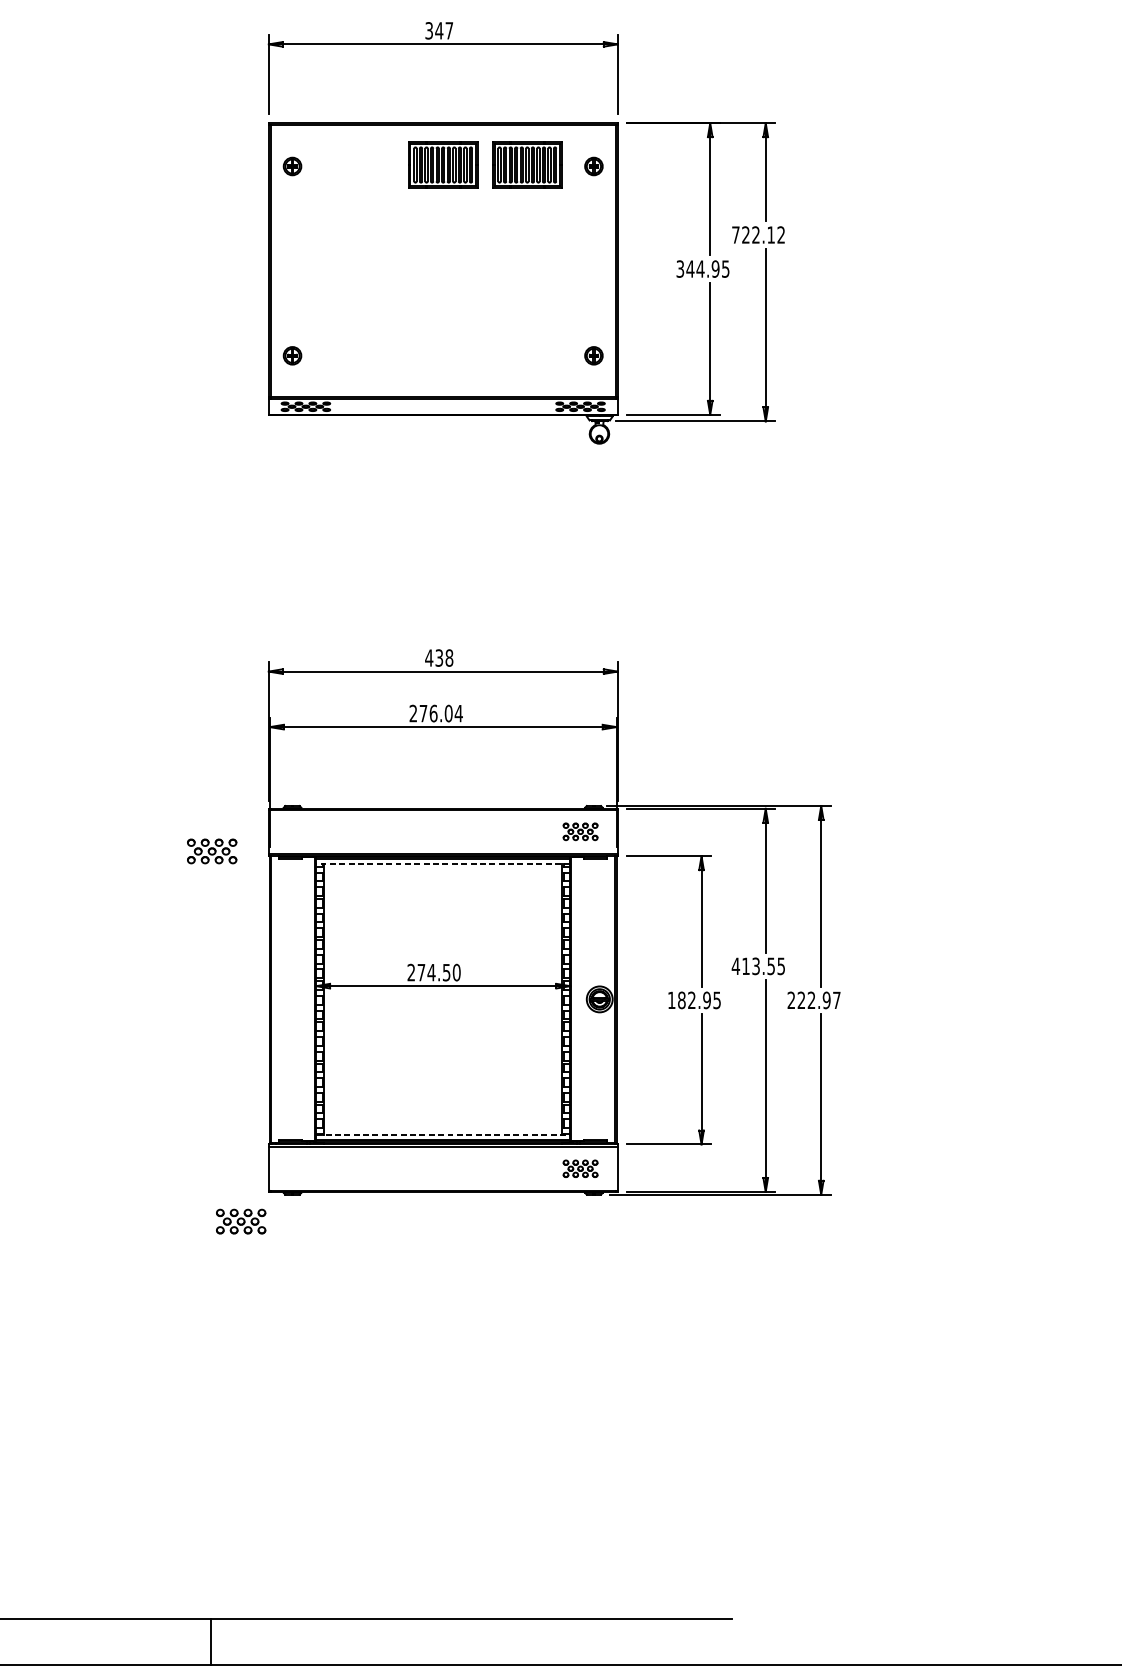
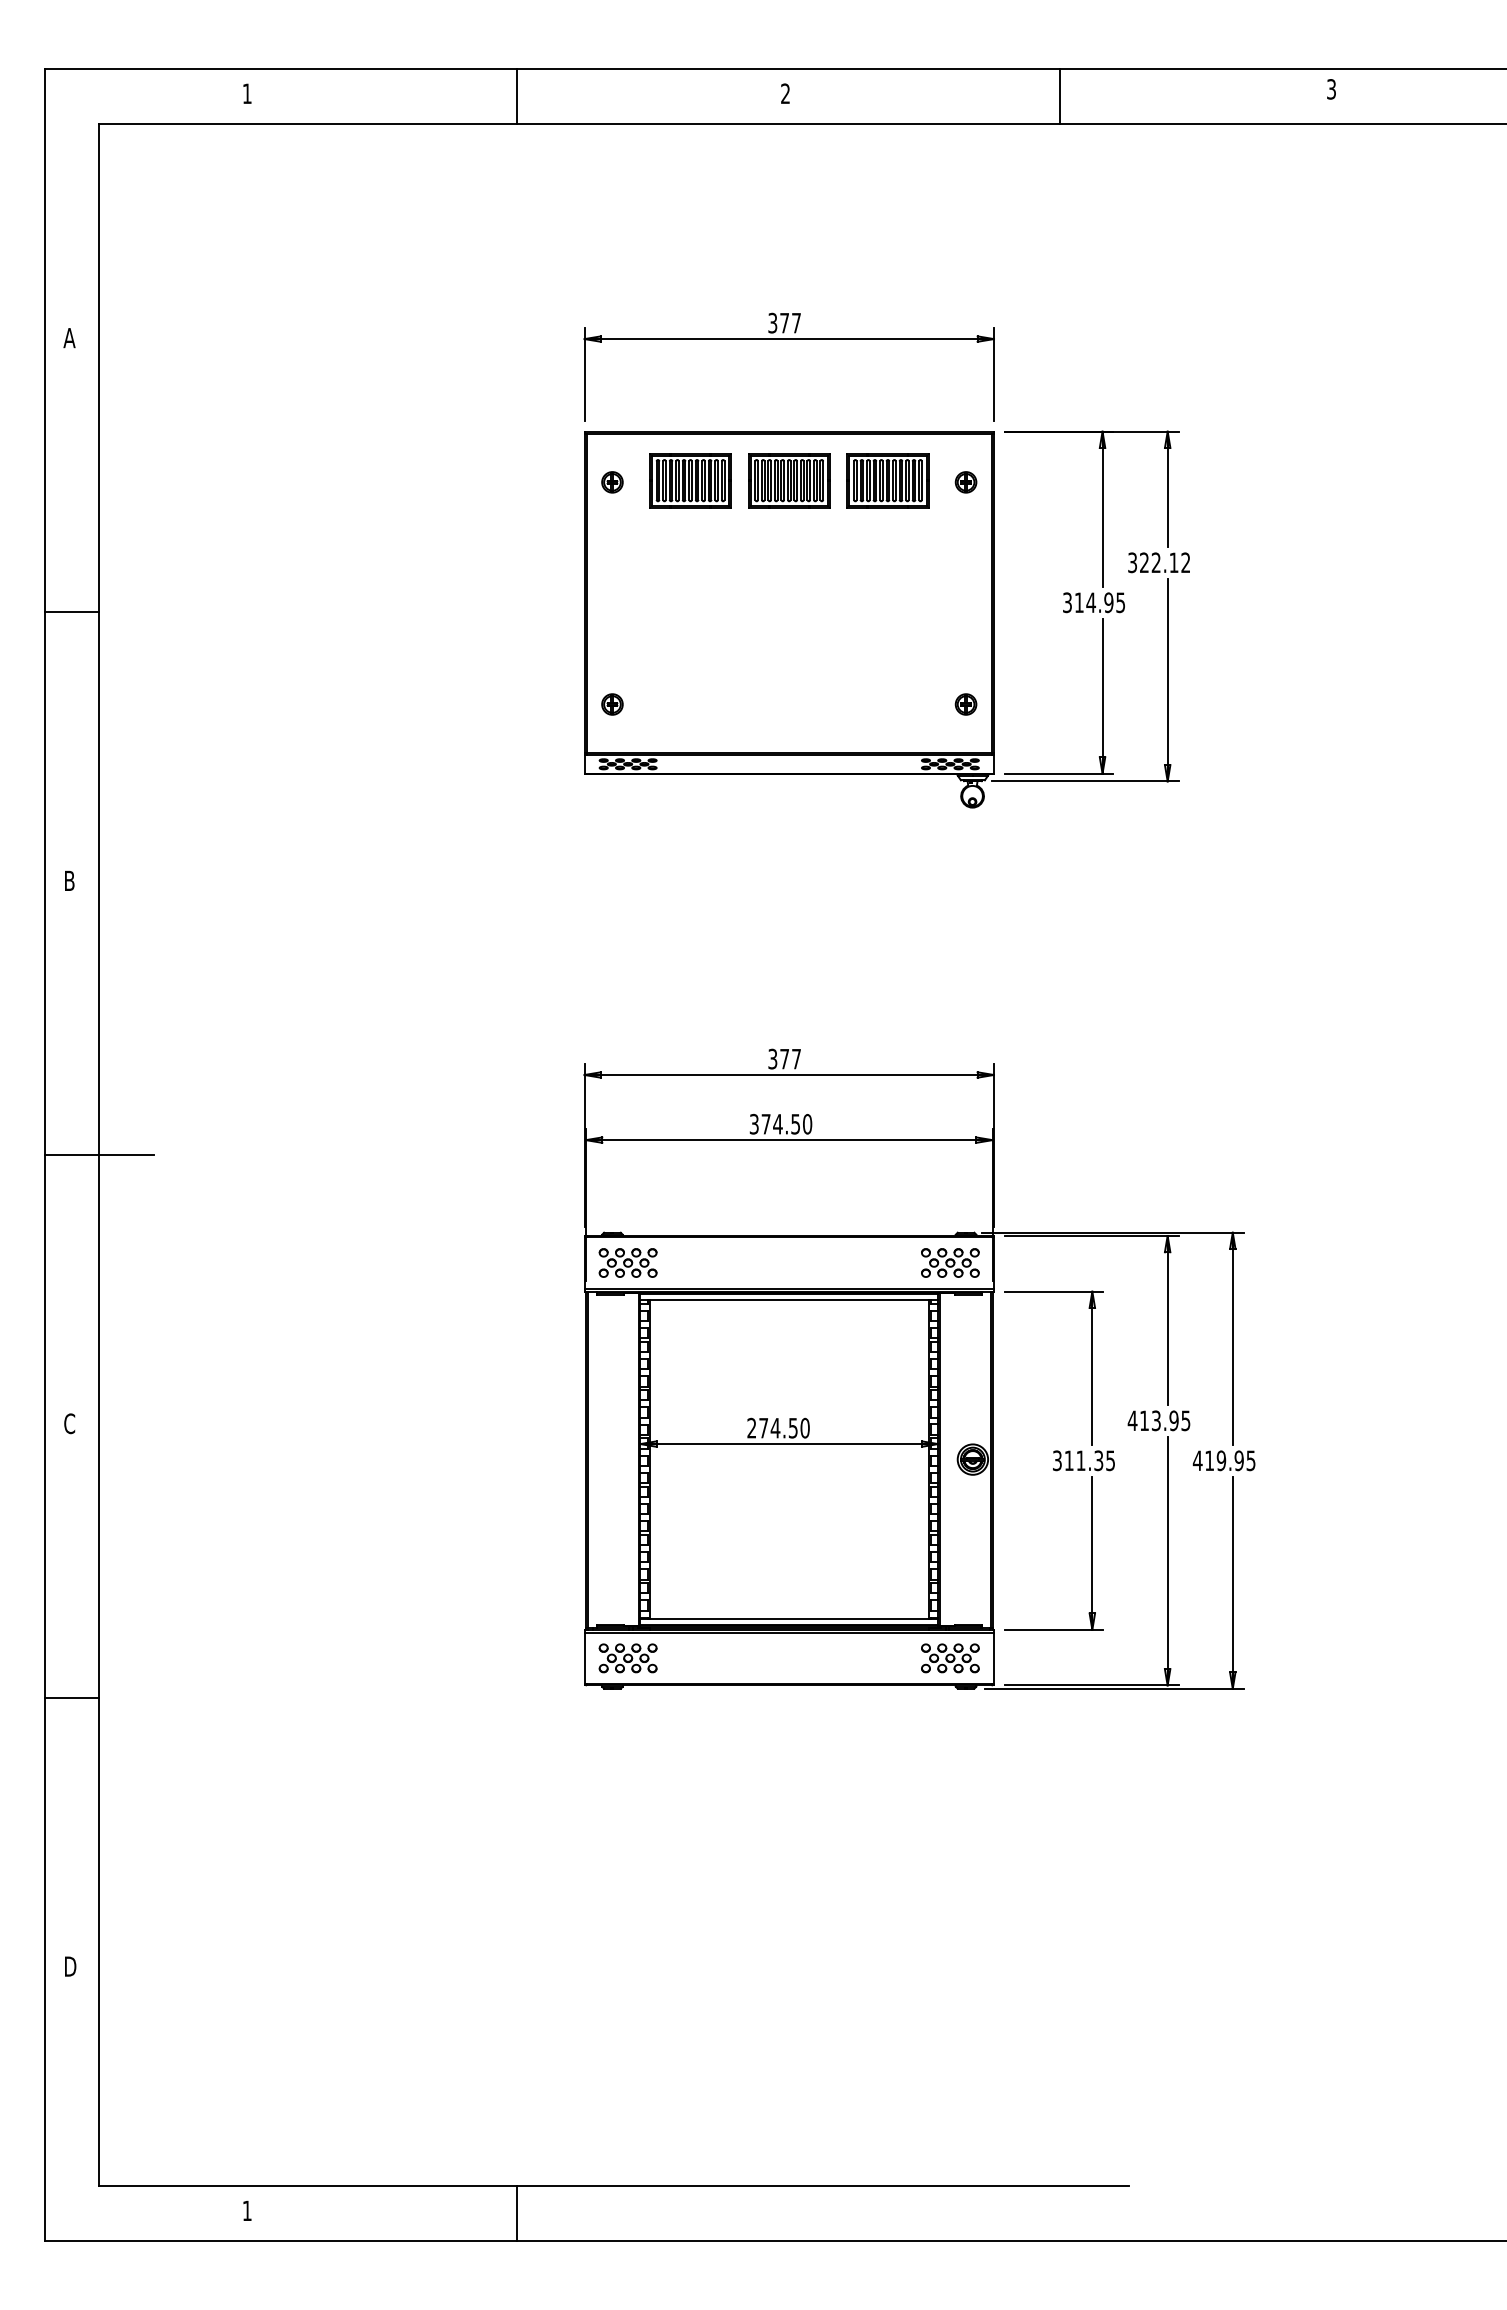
text: (439, 31) -> (784, 323), 347 -> 377
part: (359, 164) -> (690, 480), added
text: (735, 234) -> (1132, 562), 722.12 -> 322.12
text: (690, 268) -> (1079, 602), 344.95 -> 314.95
text: (439, 657) -> (784, 1058), 438 -> 377
text: (435, 712) -> (780, 1123), 276.04 -> 374.50
part: (580, 831) -> (950, 1262), size x1.43
part: (211, 851) -> (627, 1262), moved
line: (442, 863) -> (788, 1300), dashed -> solid
text: (770, 966) -> (1173, 1420), 413.55 -> 413.95
text: (689, 1000) -> (1078, 1460), 182.95 -> 311.35
text: (813, 1000) -> (1223, 1460), 222.97 -> 419.95
line: (443, 1134) -> (789, 1618), dashed -> solid
part: (580, 1168) -> (950, 1658), size x1.43
part: (240, 1221) -> (627, 1658), moved

